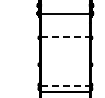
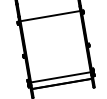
line: (65, 36) -> (50, 16), dashed -> solid
line: (65, 86) -> (61, 77), dashed -> solid

